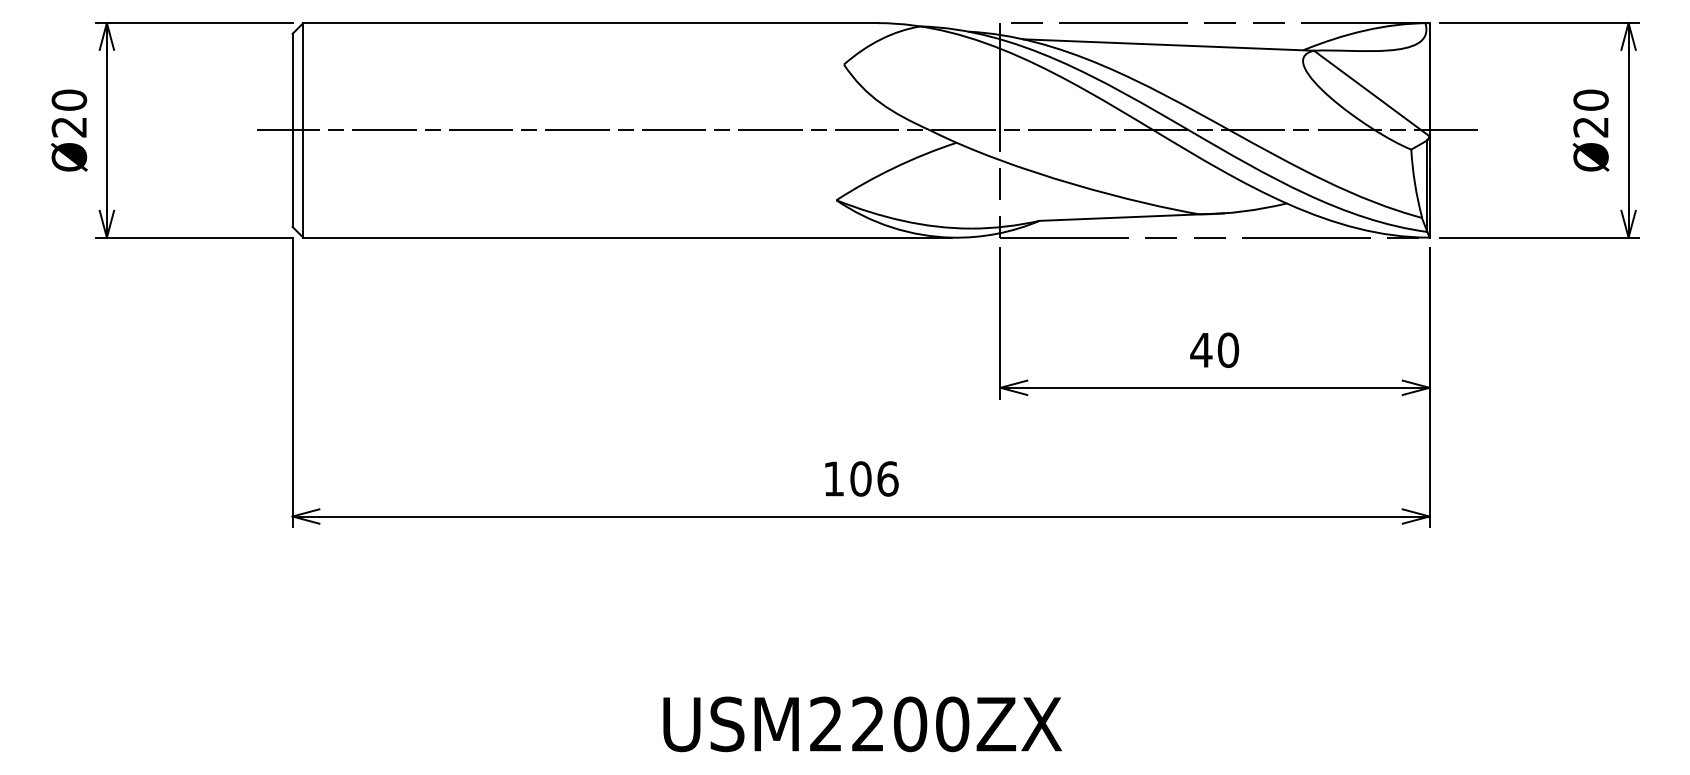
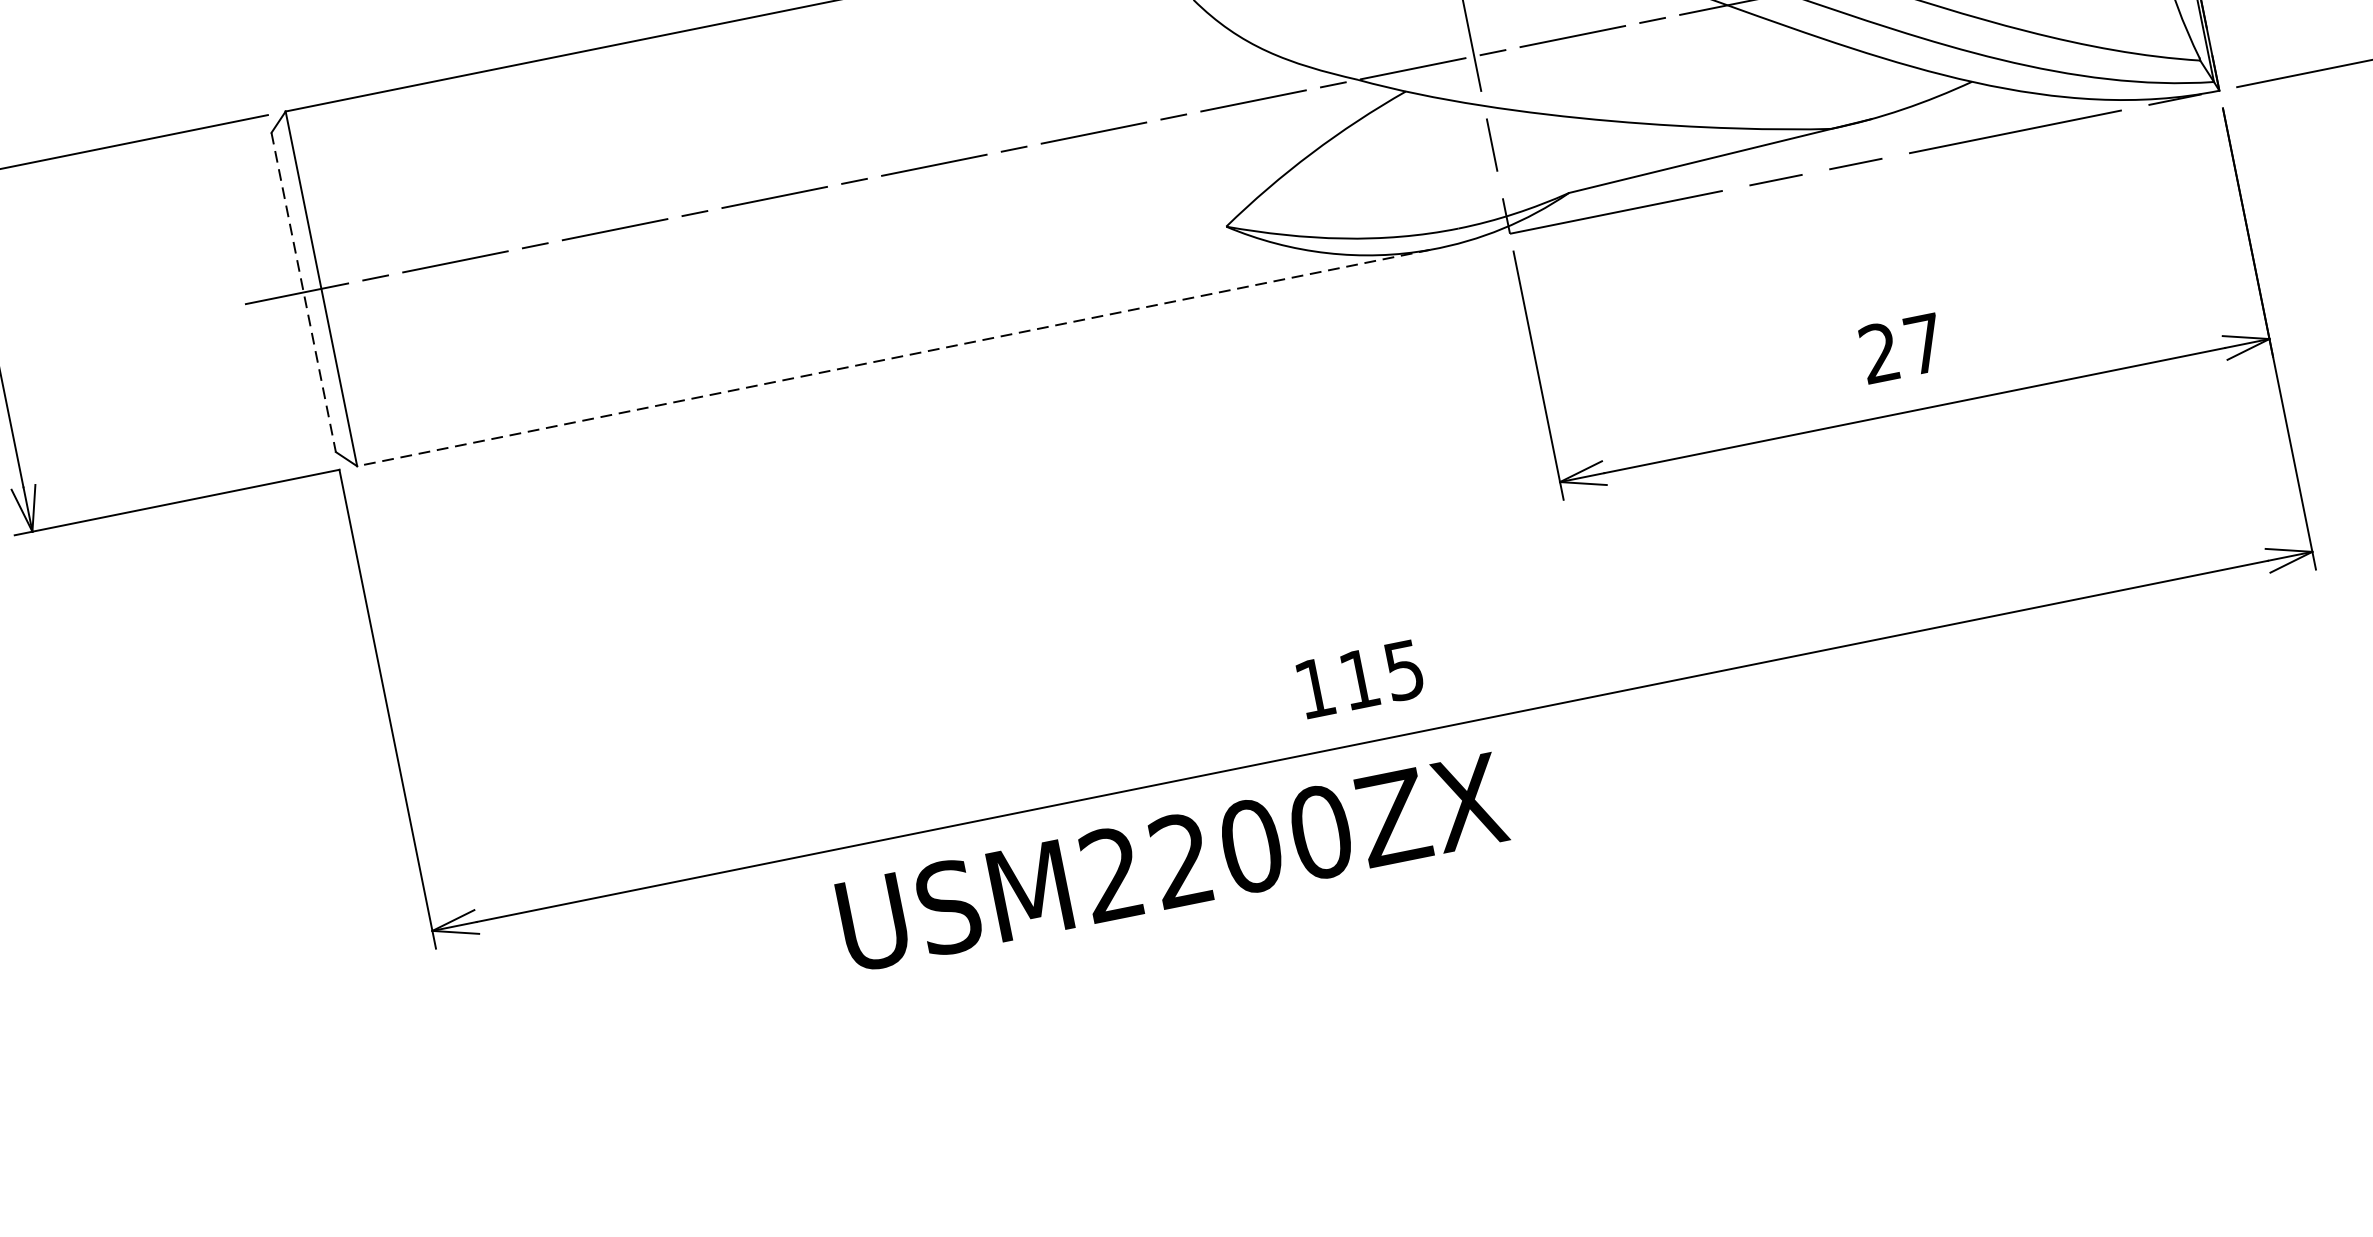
line: (292, 130) -> (303, 292), solid -> dashed
line: (627, 237) -> (893, 357), solid -> dashed
text: (1214, 349) -> (1901, 347), 40 -> 27
text: (874, 478) -> (1381, 674), 106 -> 115
text: (862, 724) -> (1172, 862), moved

